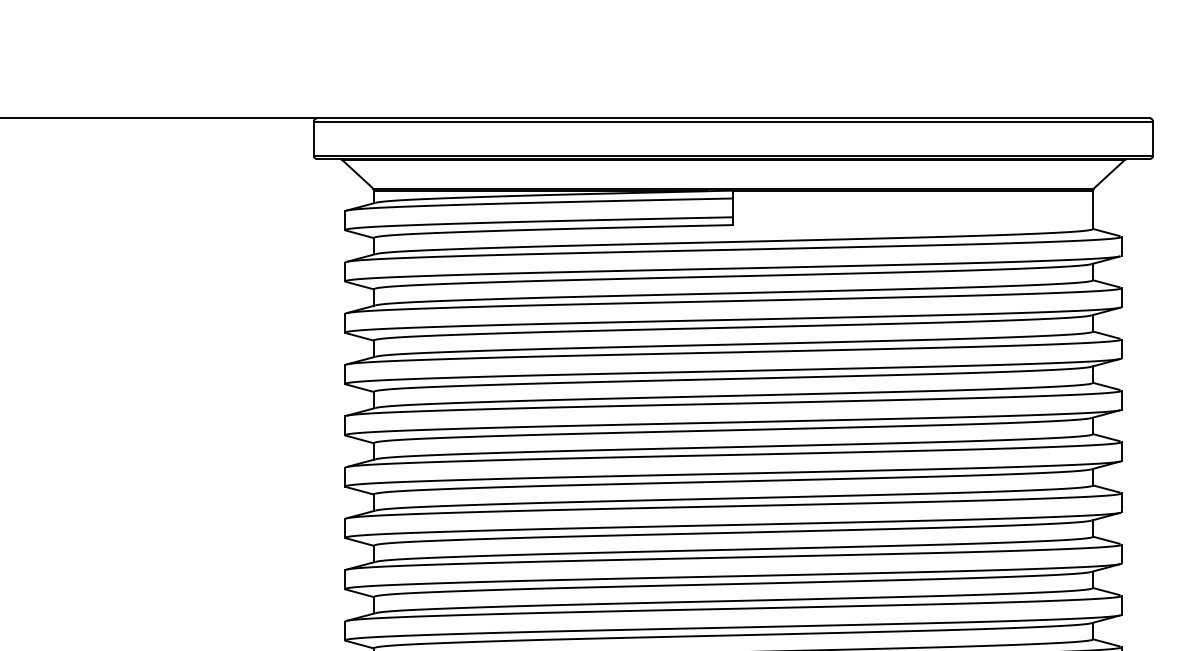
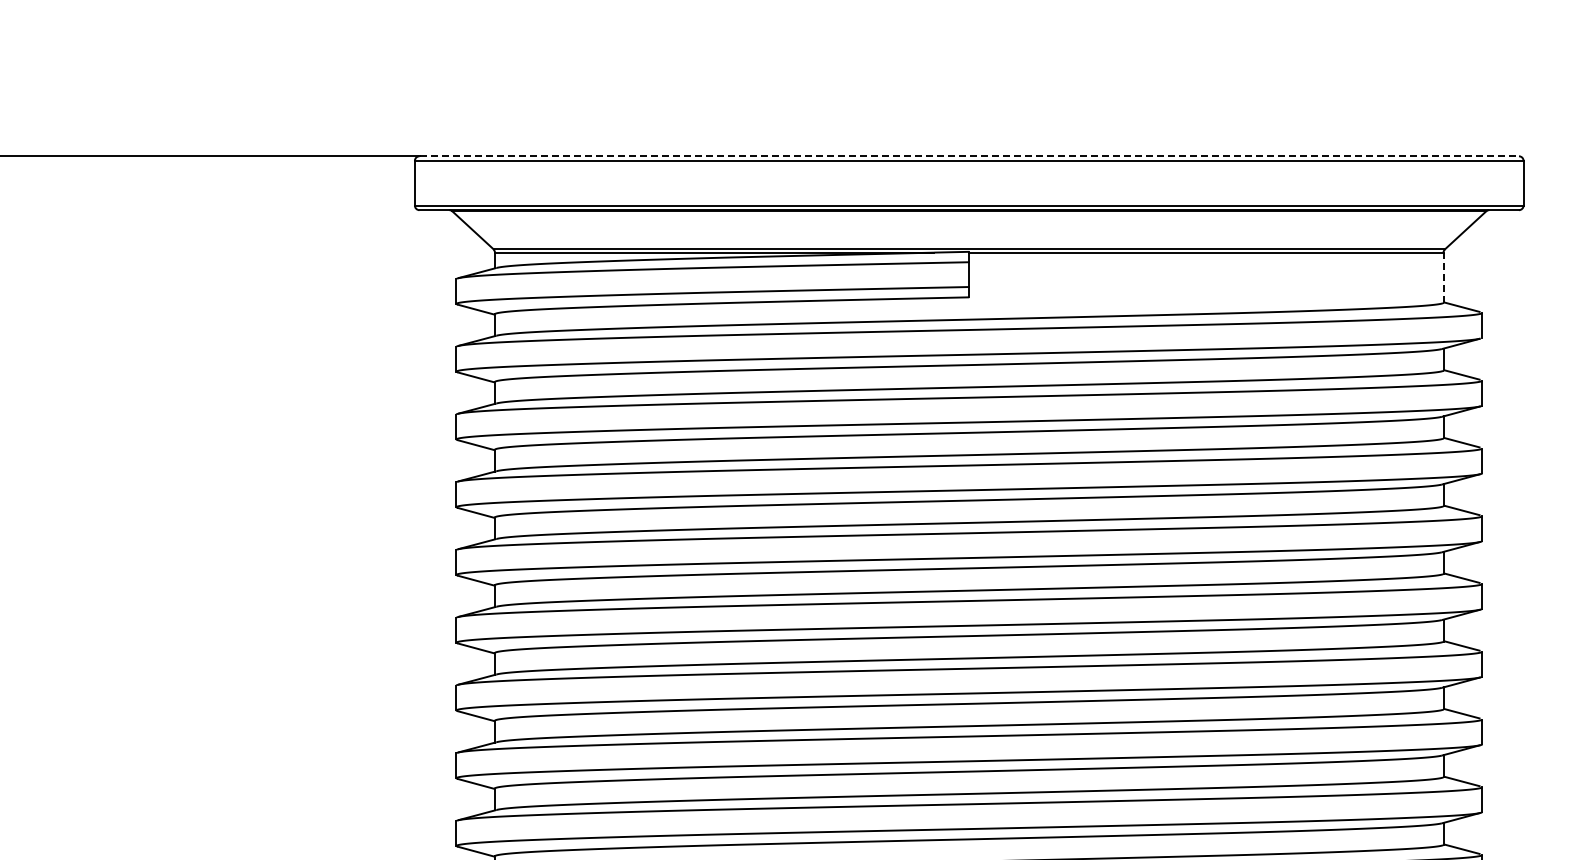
line: (733, 118) -> (969, 156), solid -> dashed
line: (1092, 210) -> (1443, 277), solid -> dashed

